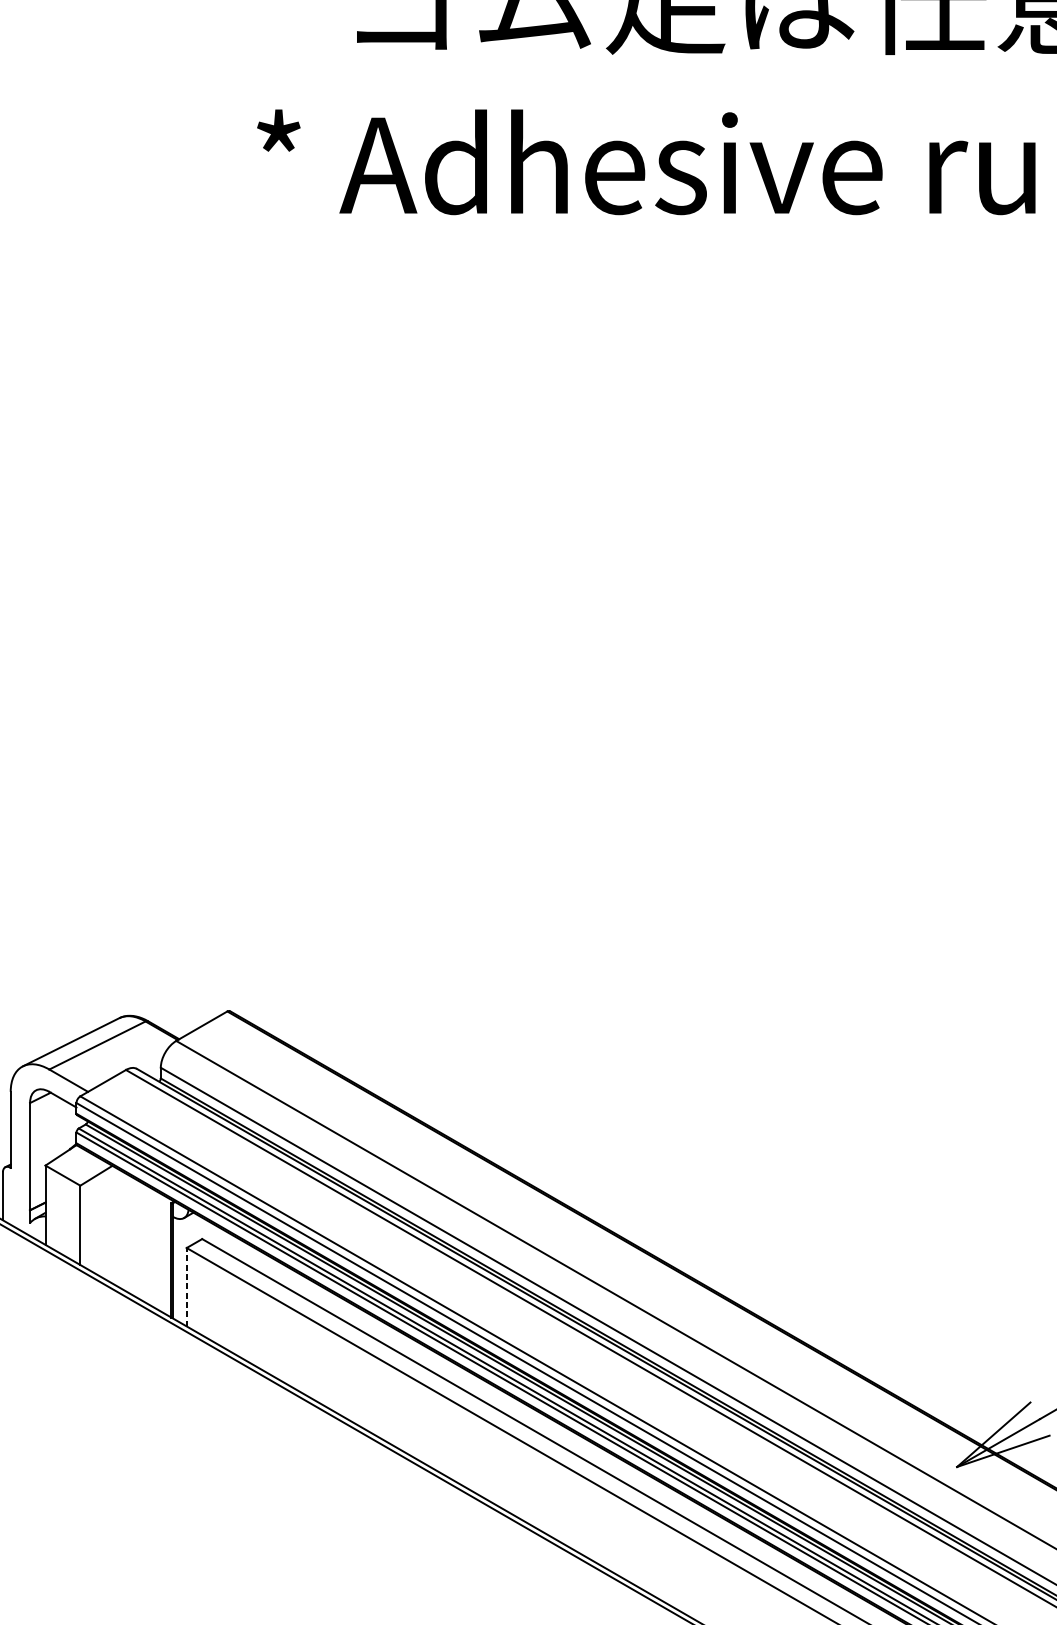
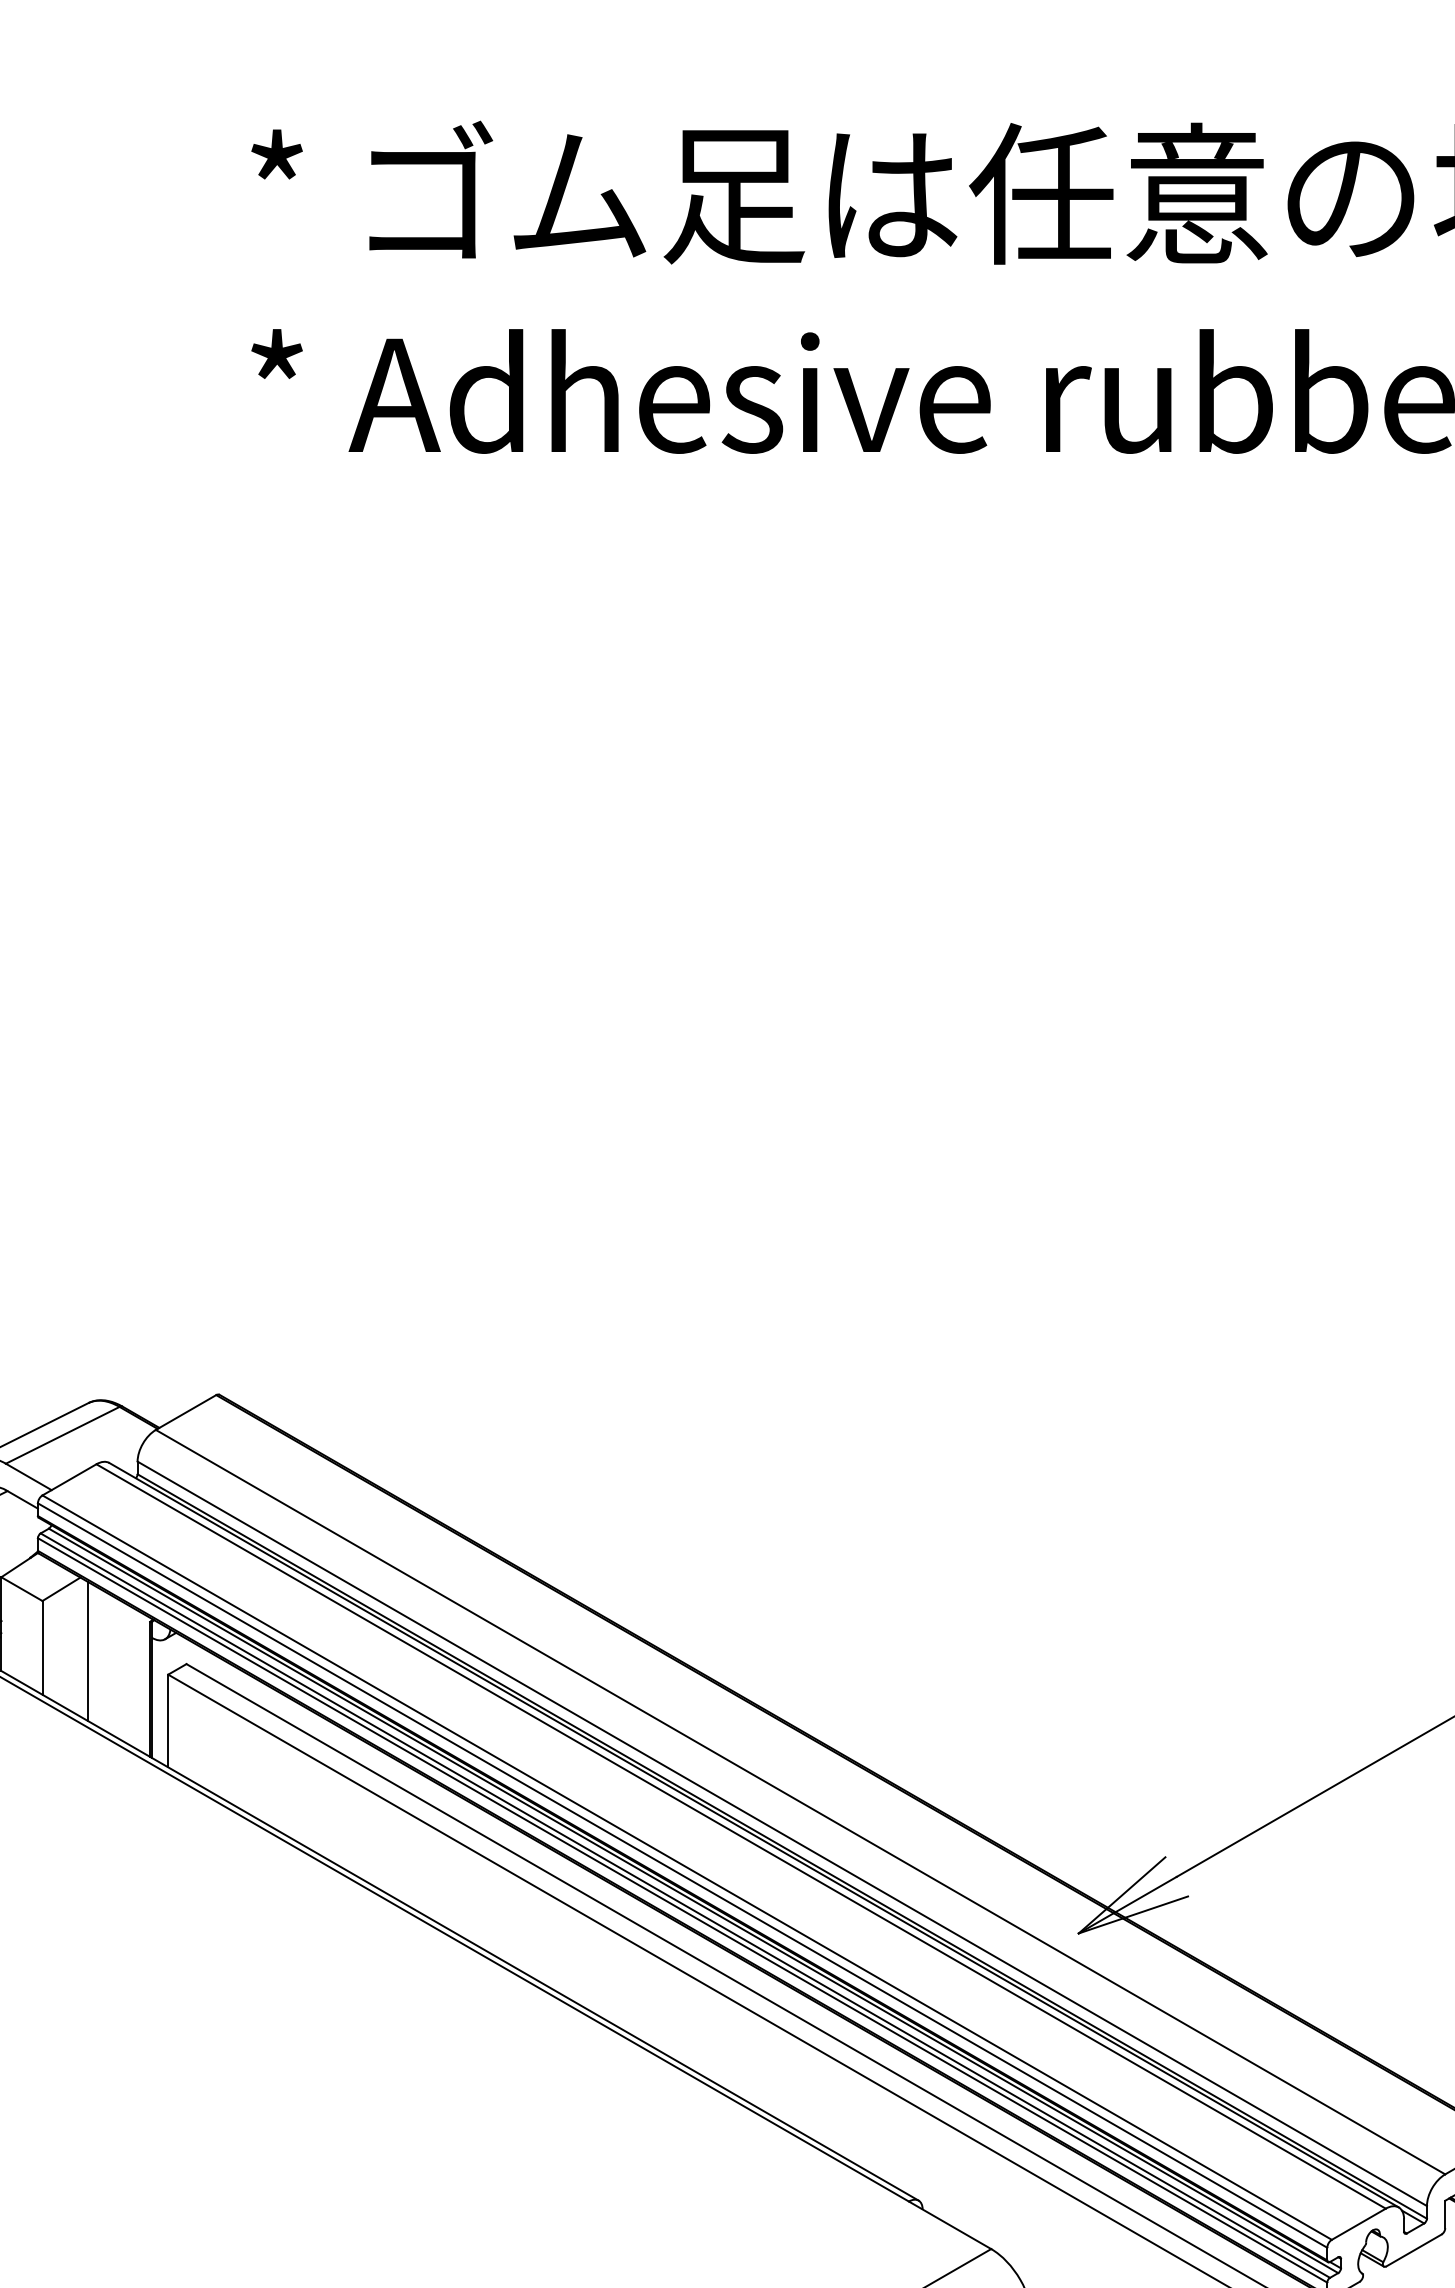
line: (119, 1228) -> (88, 1651), added
line: (186, 1286) -> (168, 1720), dashed -> solid

